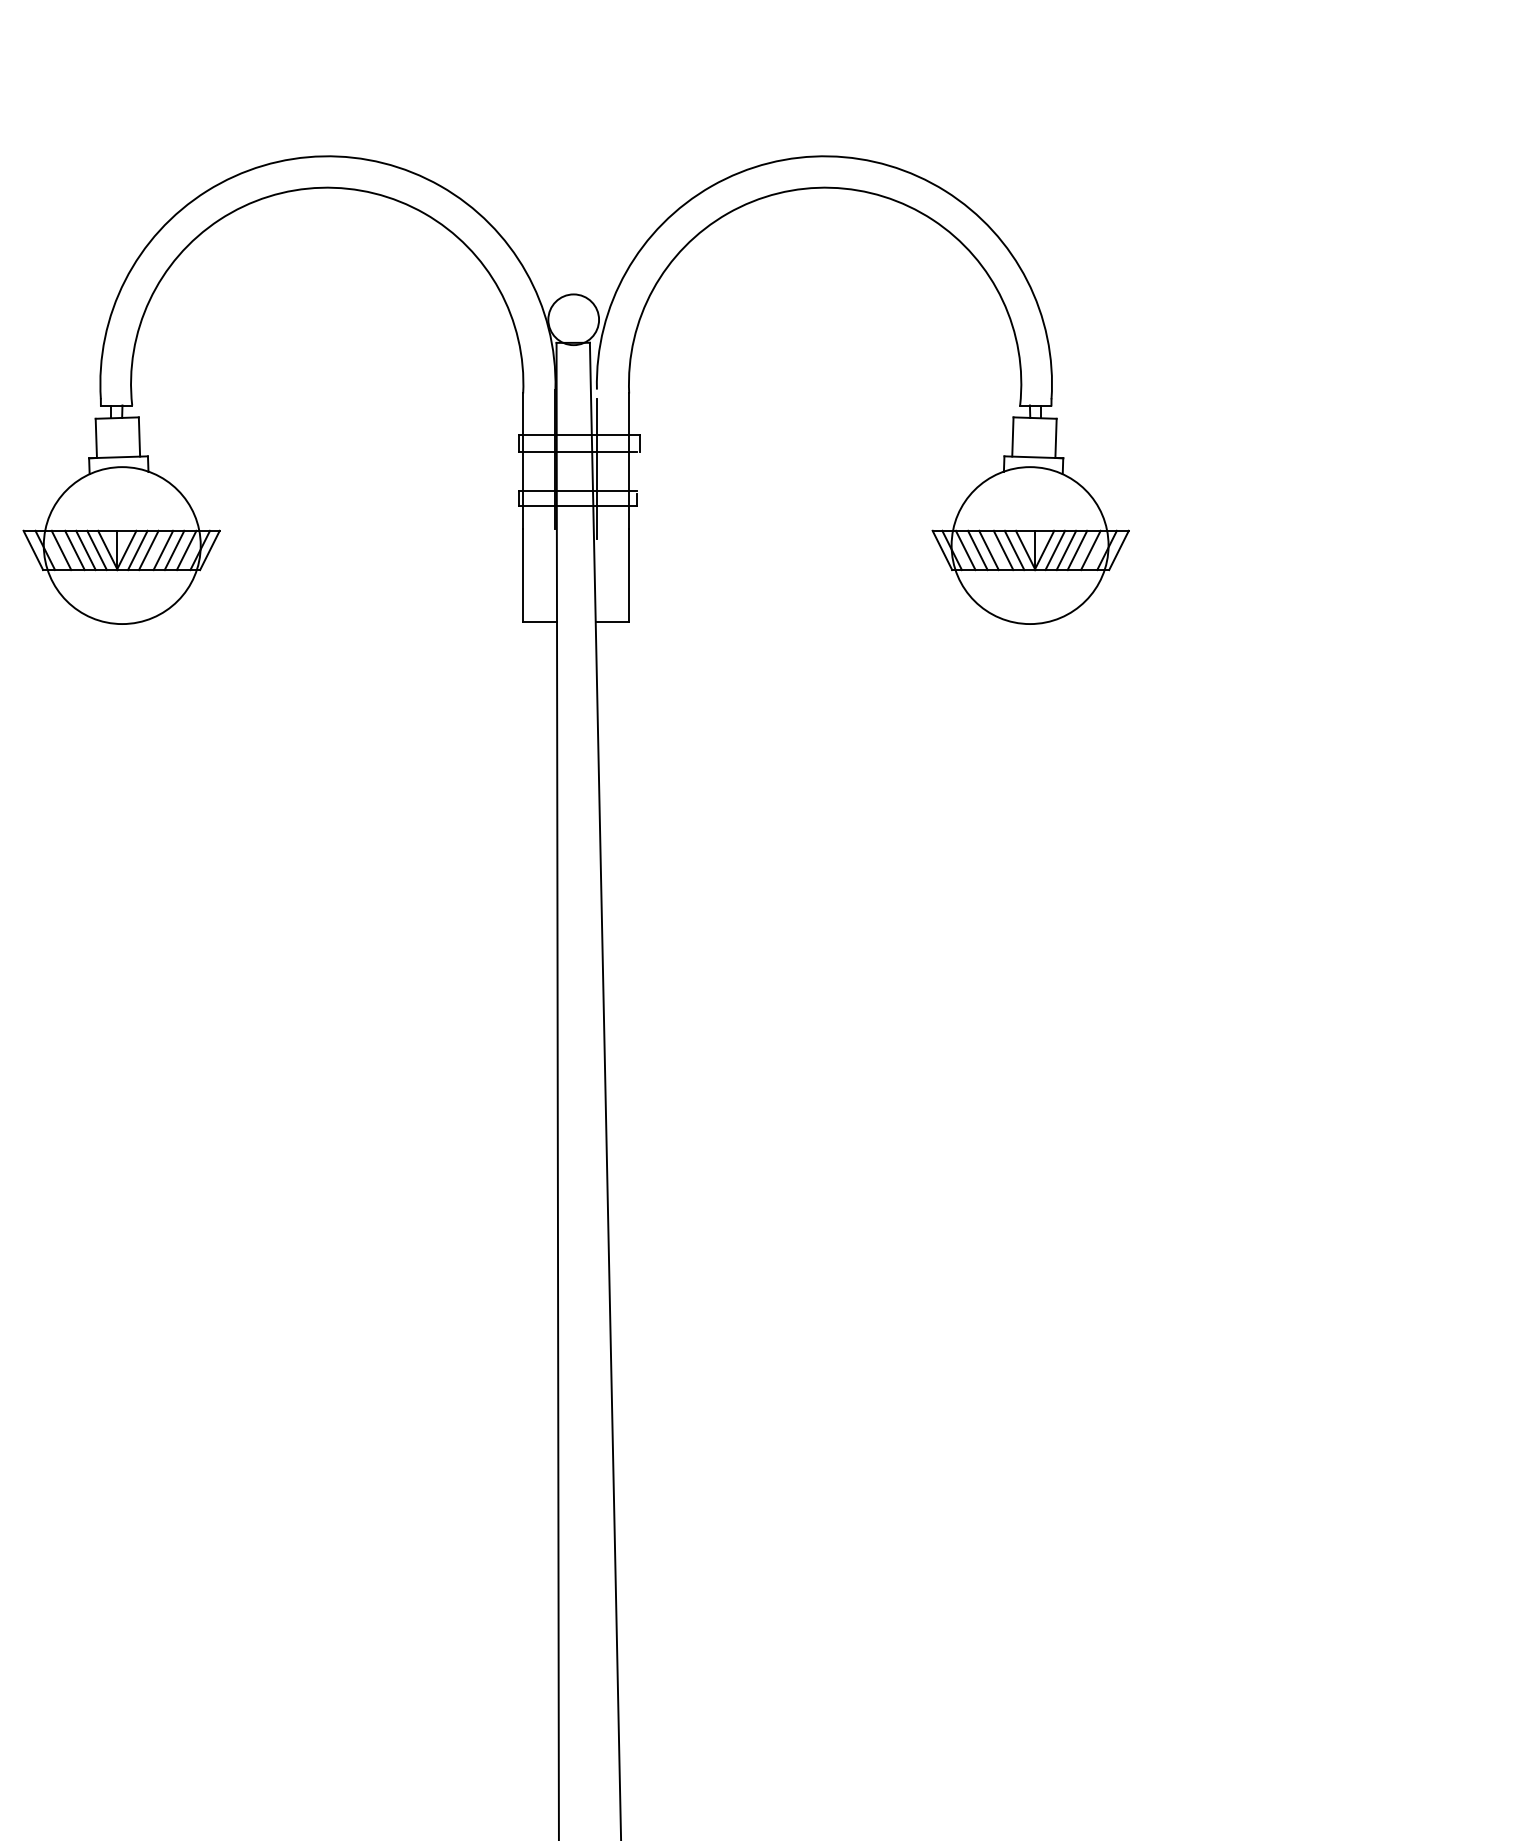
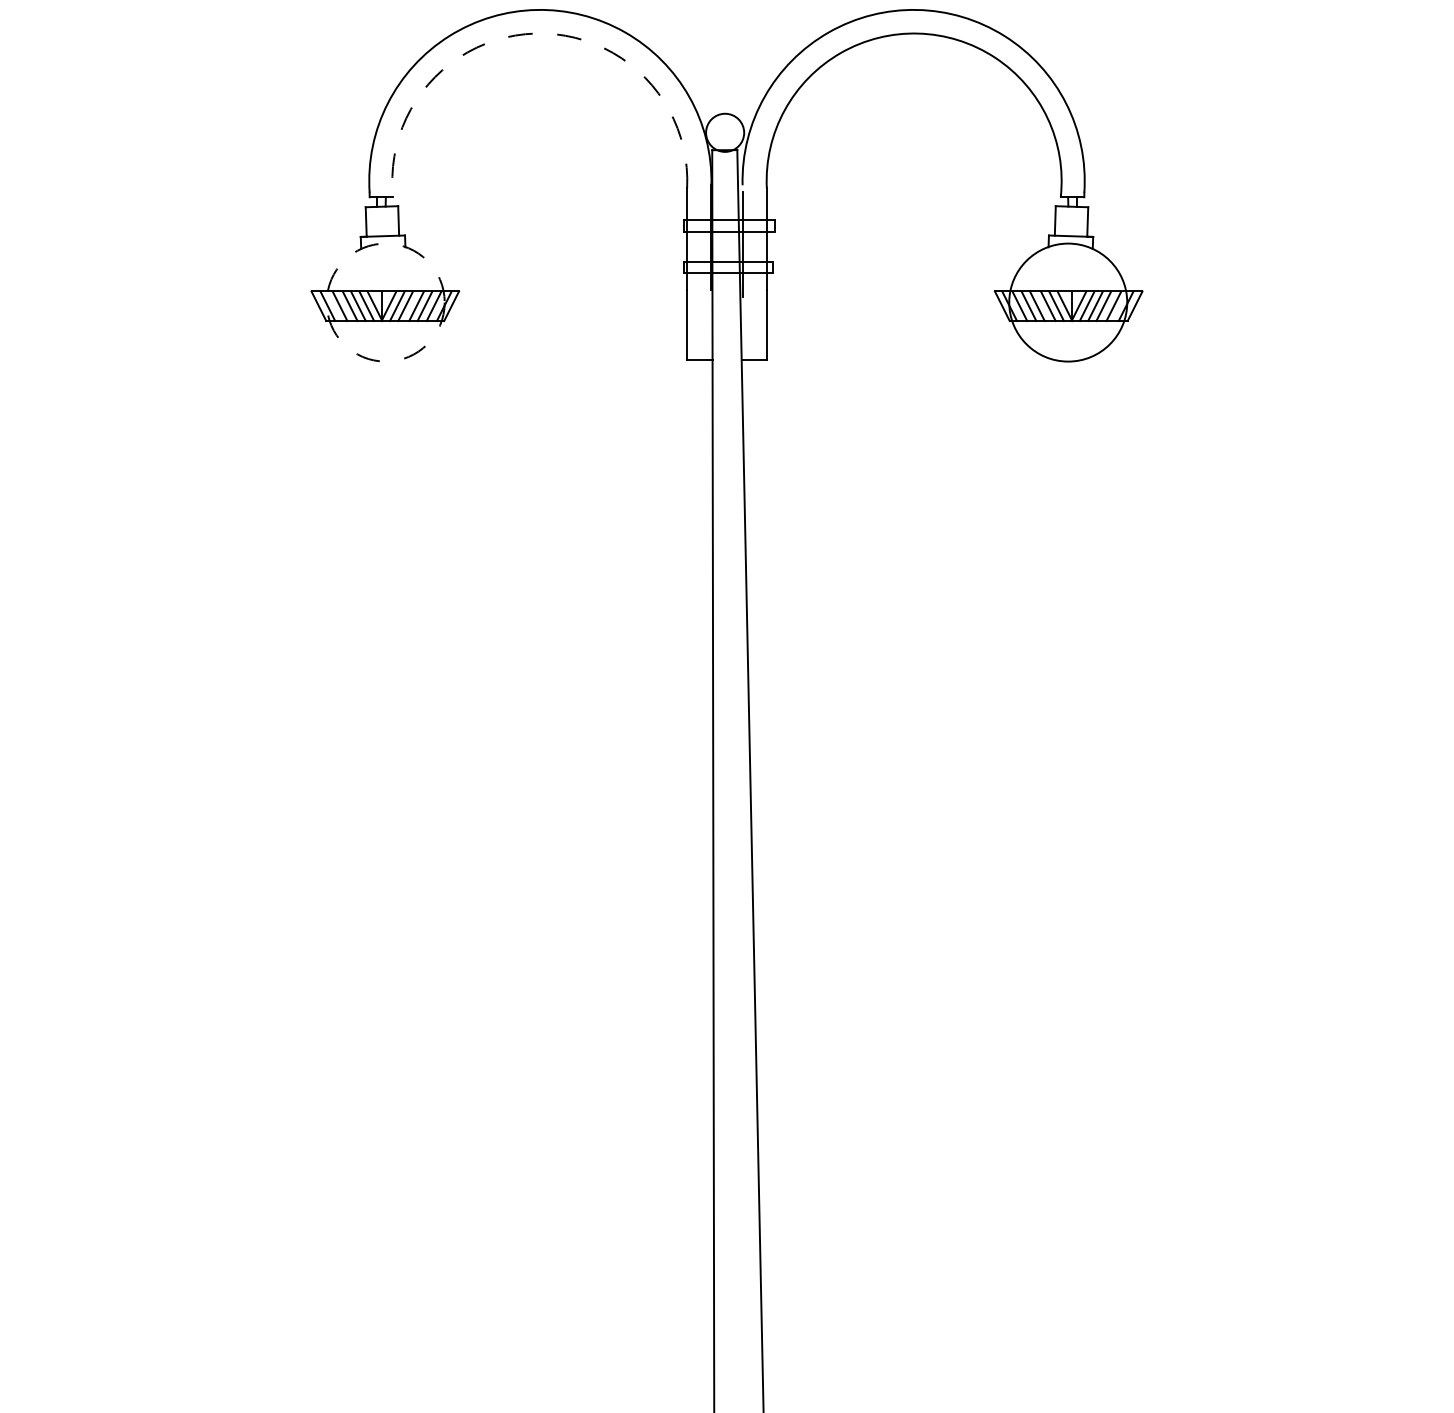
arc: (321, 187) -> (535, 33), solid -> dashed
circle: (121, 545) -> (385, 302), solid -> dashed

